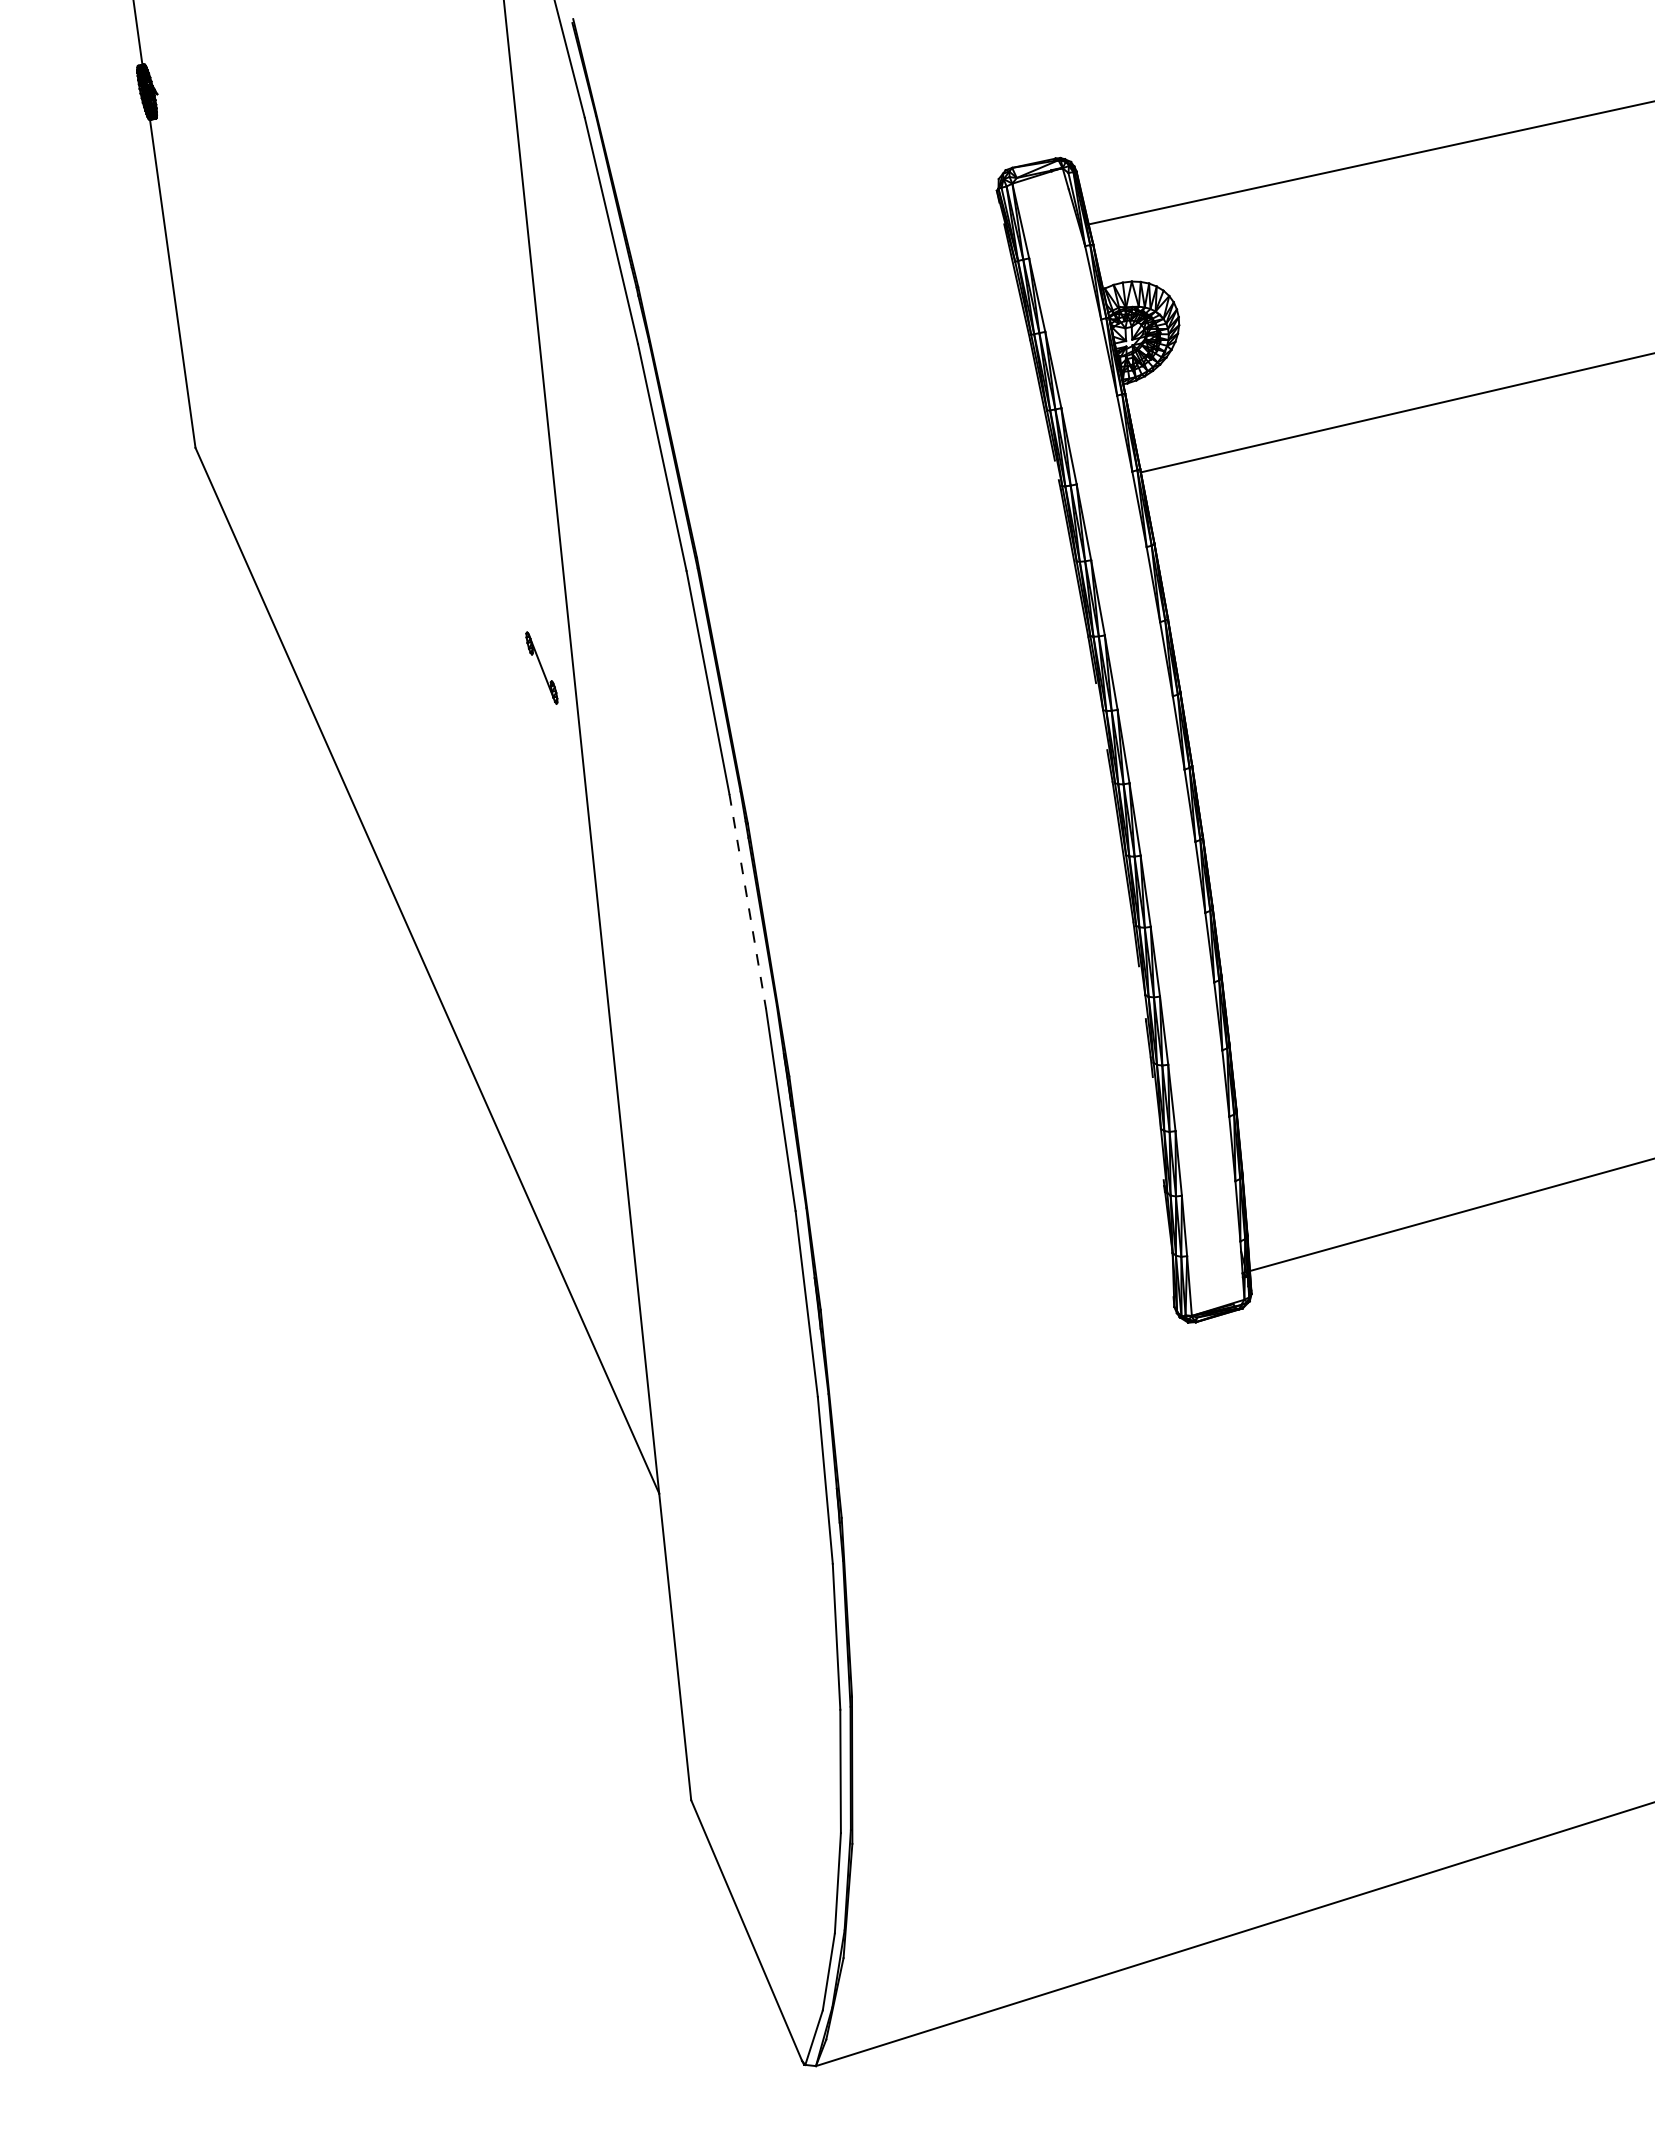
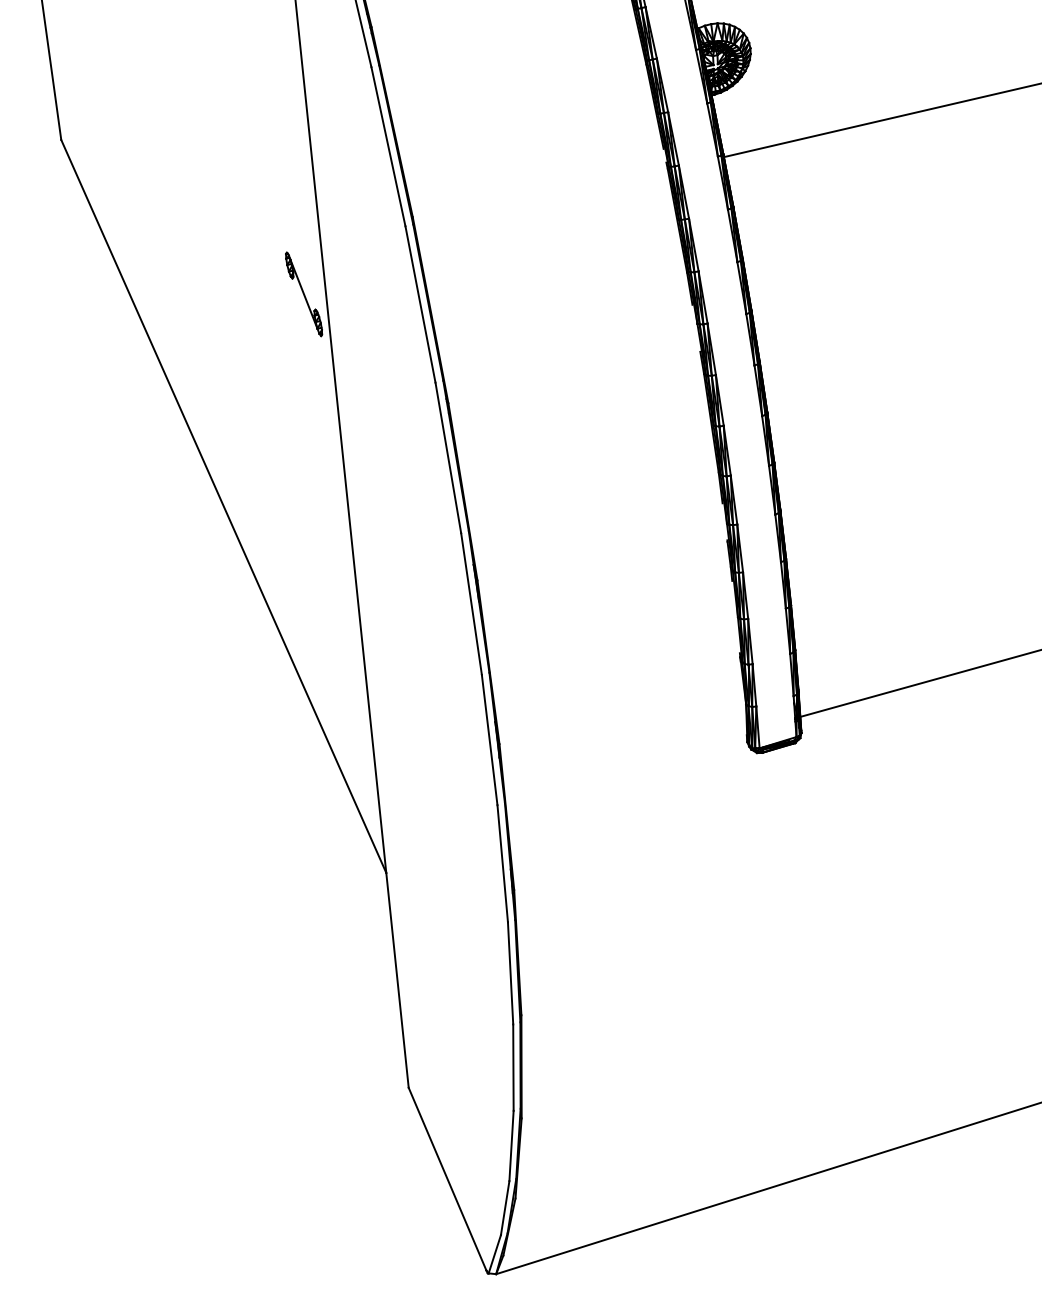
part: (541, 667) -> (303, 293), size x1.67
line: (747, 901) -> (448, 457), dashed -> solid

